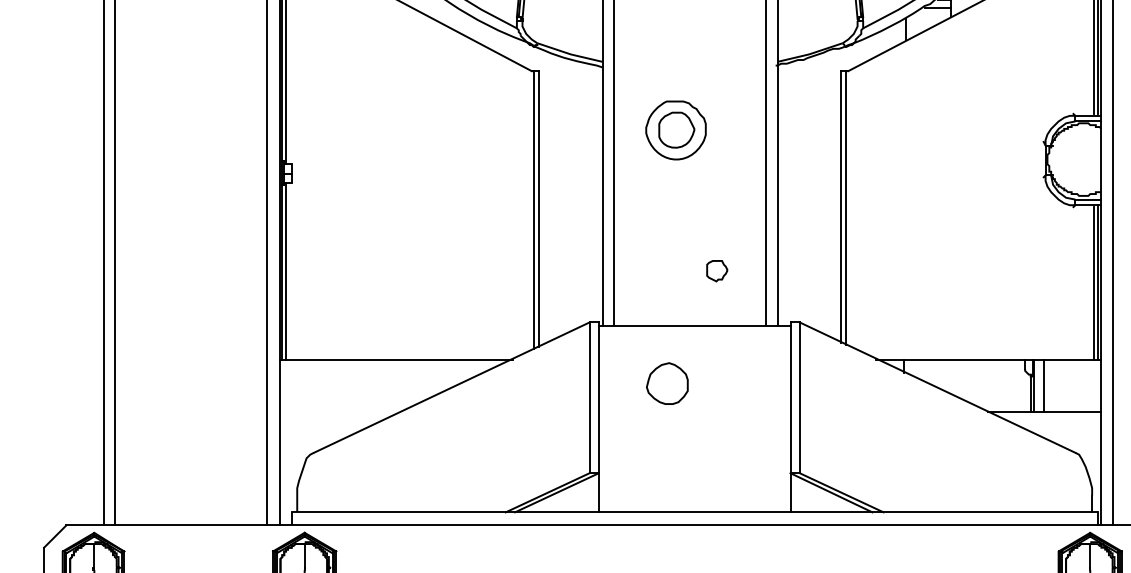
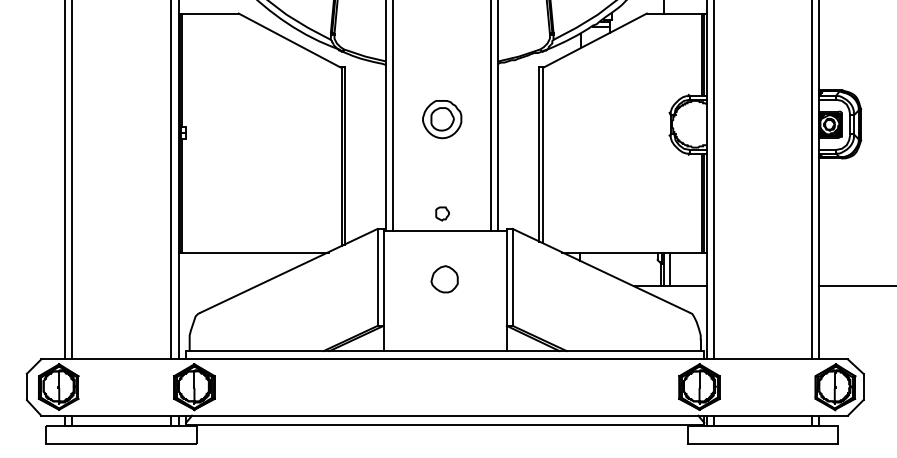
part: (676, 130) -> (442, 119), moved
part: (716, 270) -> (442, 213), moved
part: (667, 383) -> (444, 279), moved

